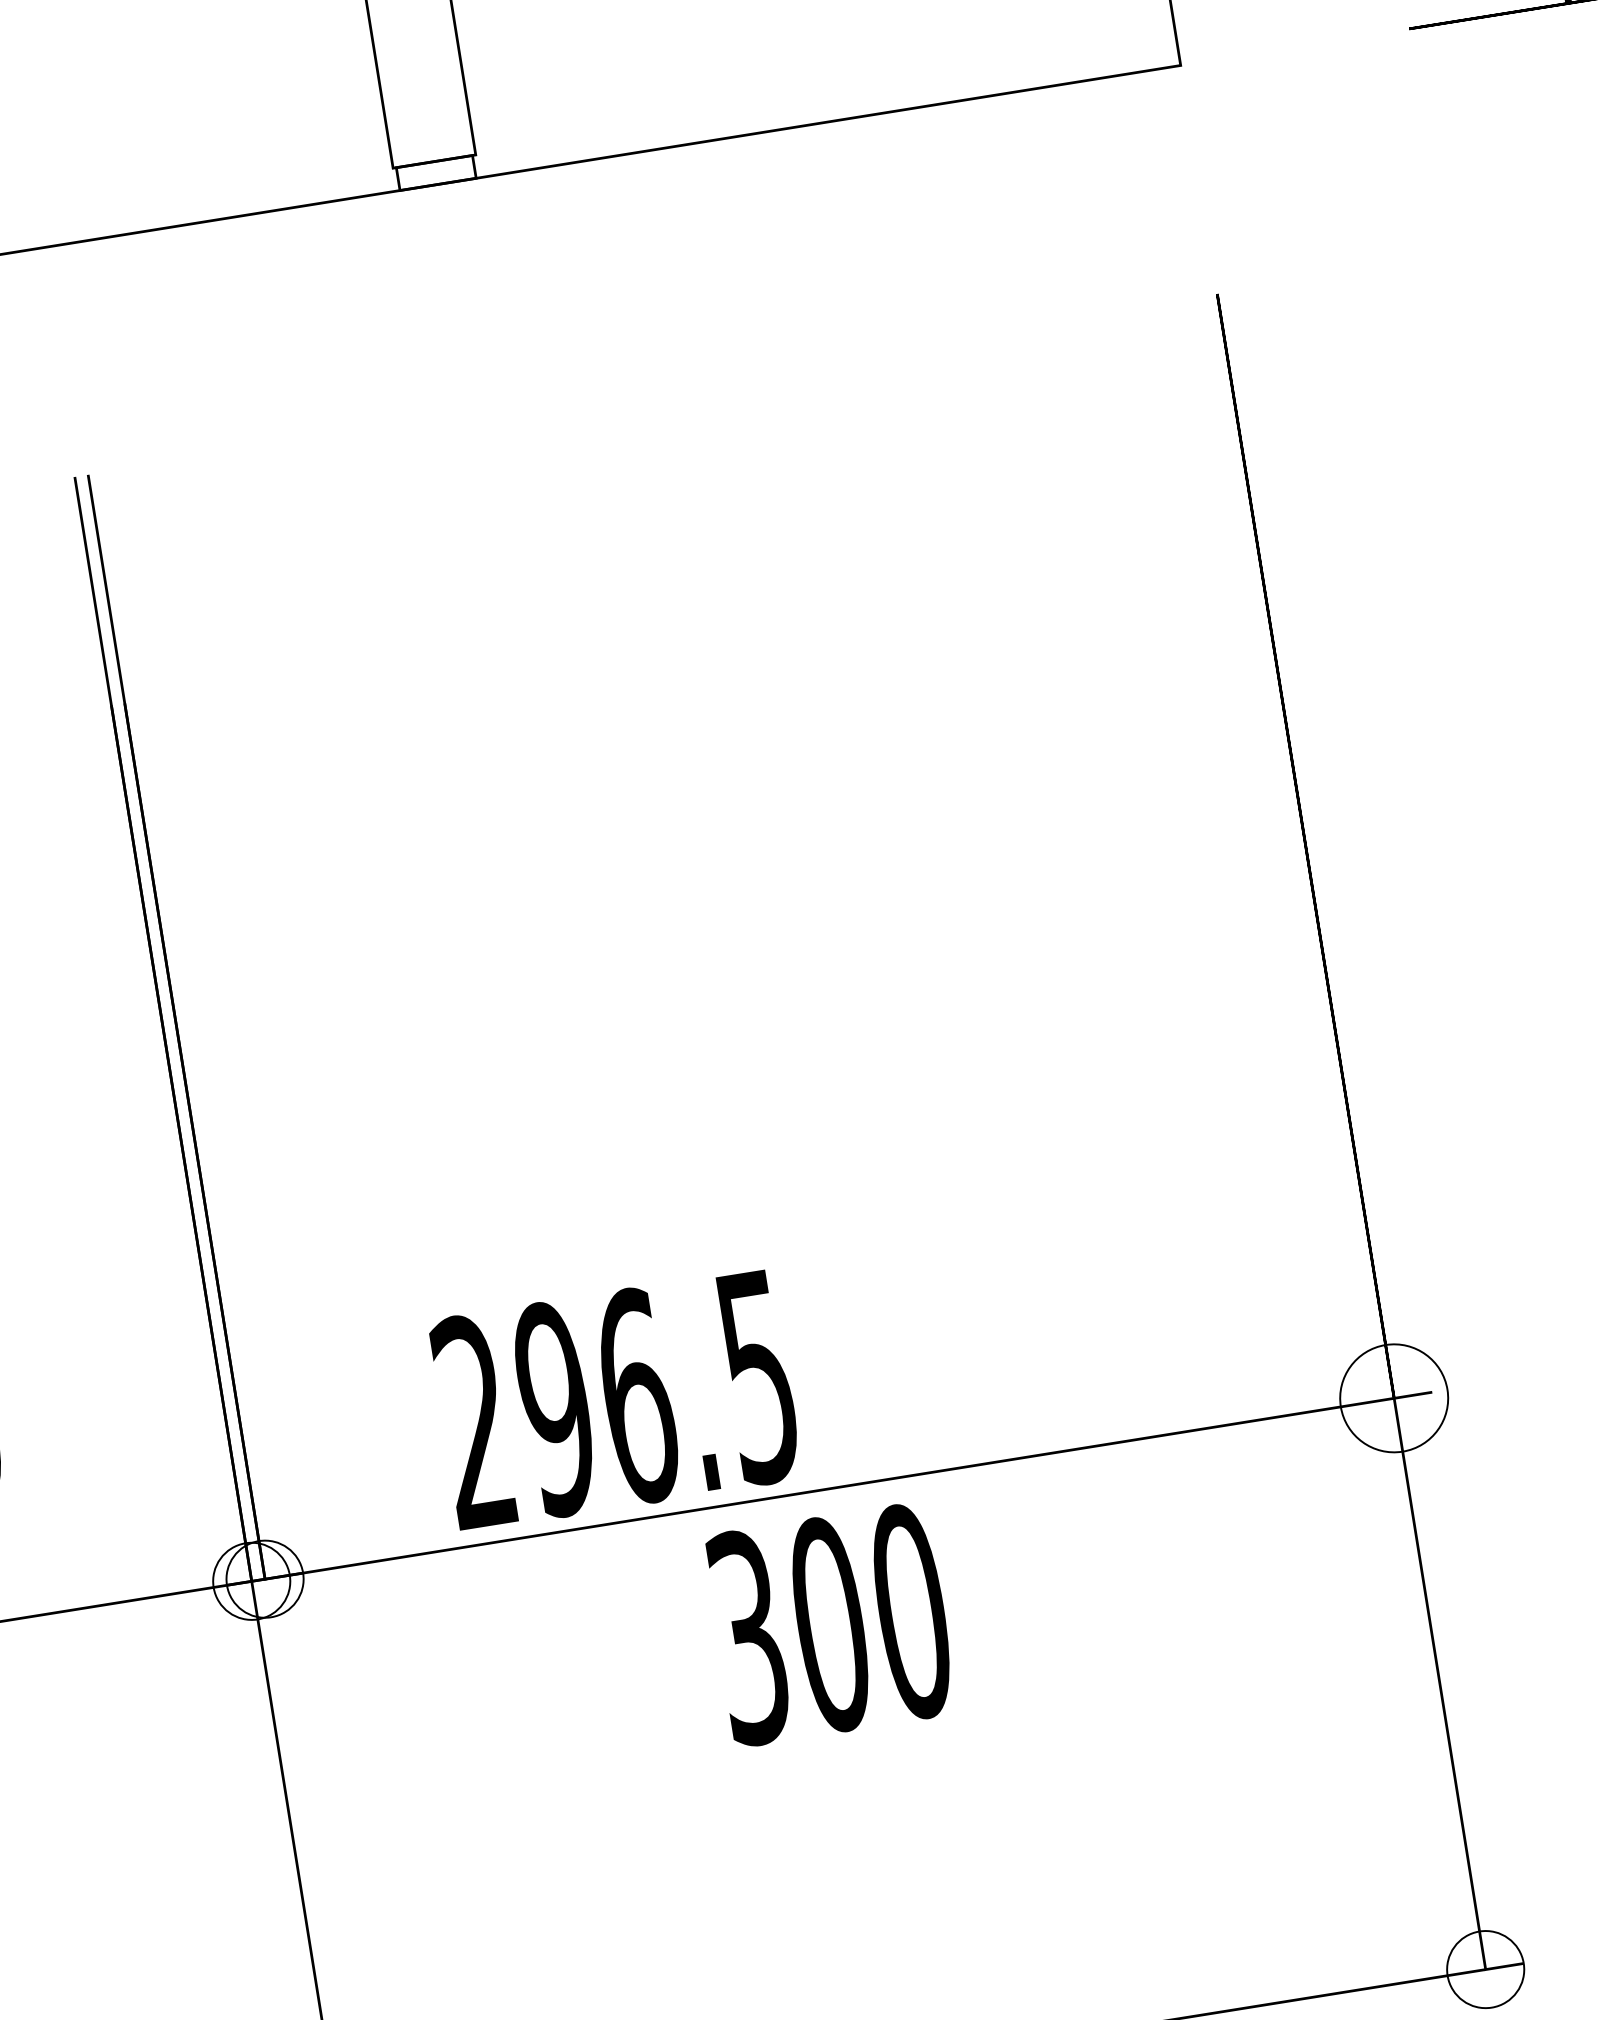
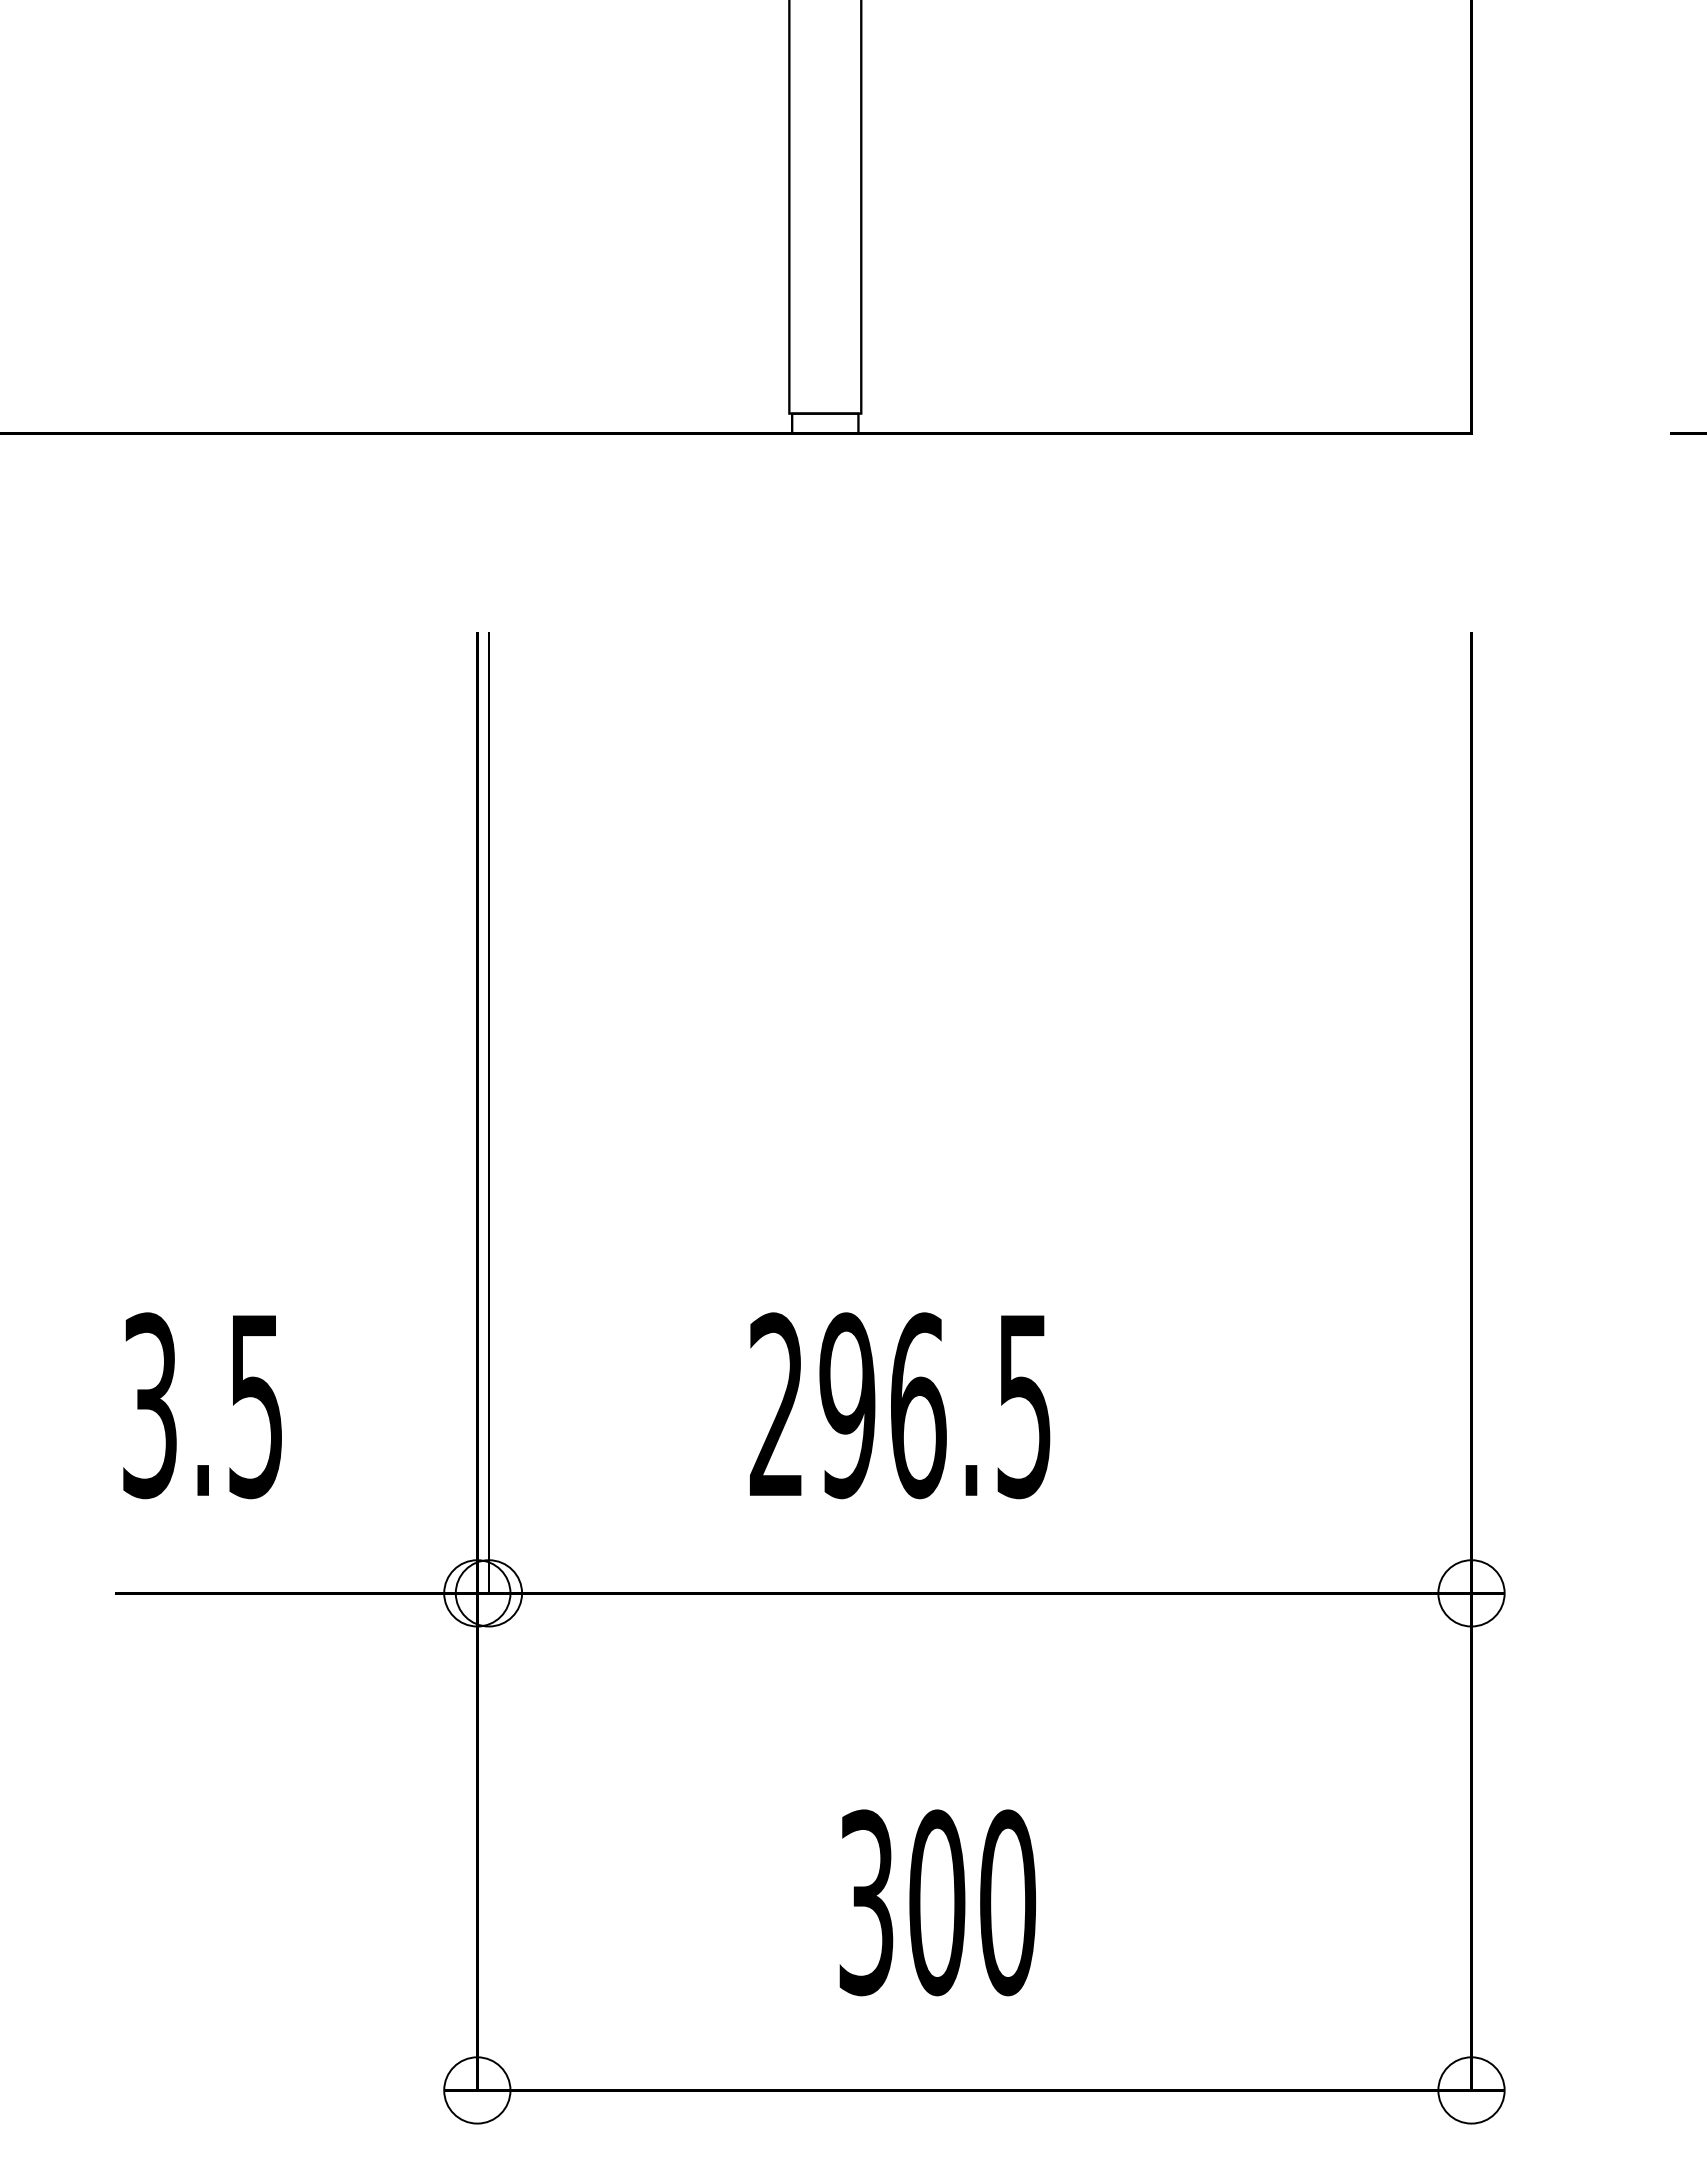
circle: (1394, 1398) -> (1471, 1593), size x0.71
text: (616, 1399) -> (900, 1405), moved
text: (830, 1624) -> (937, 1902), moved

